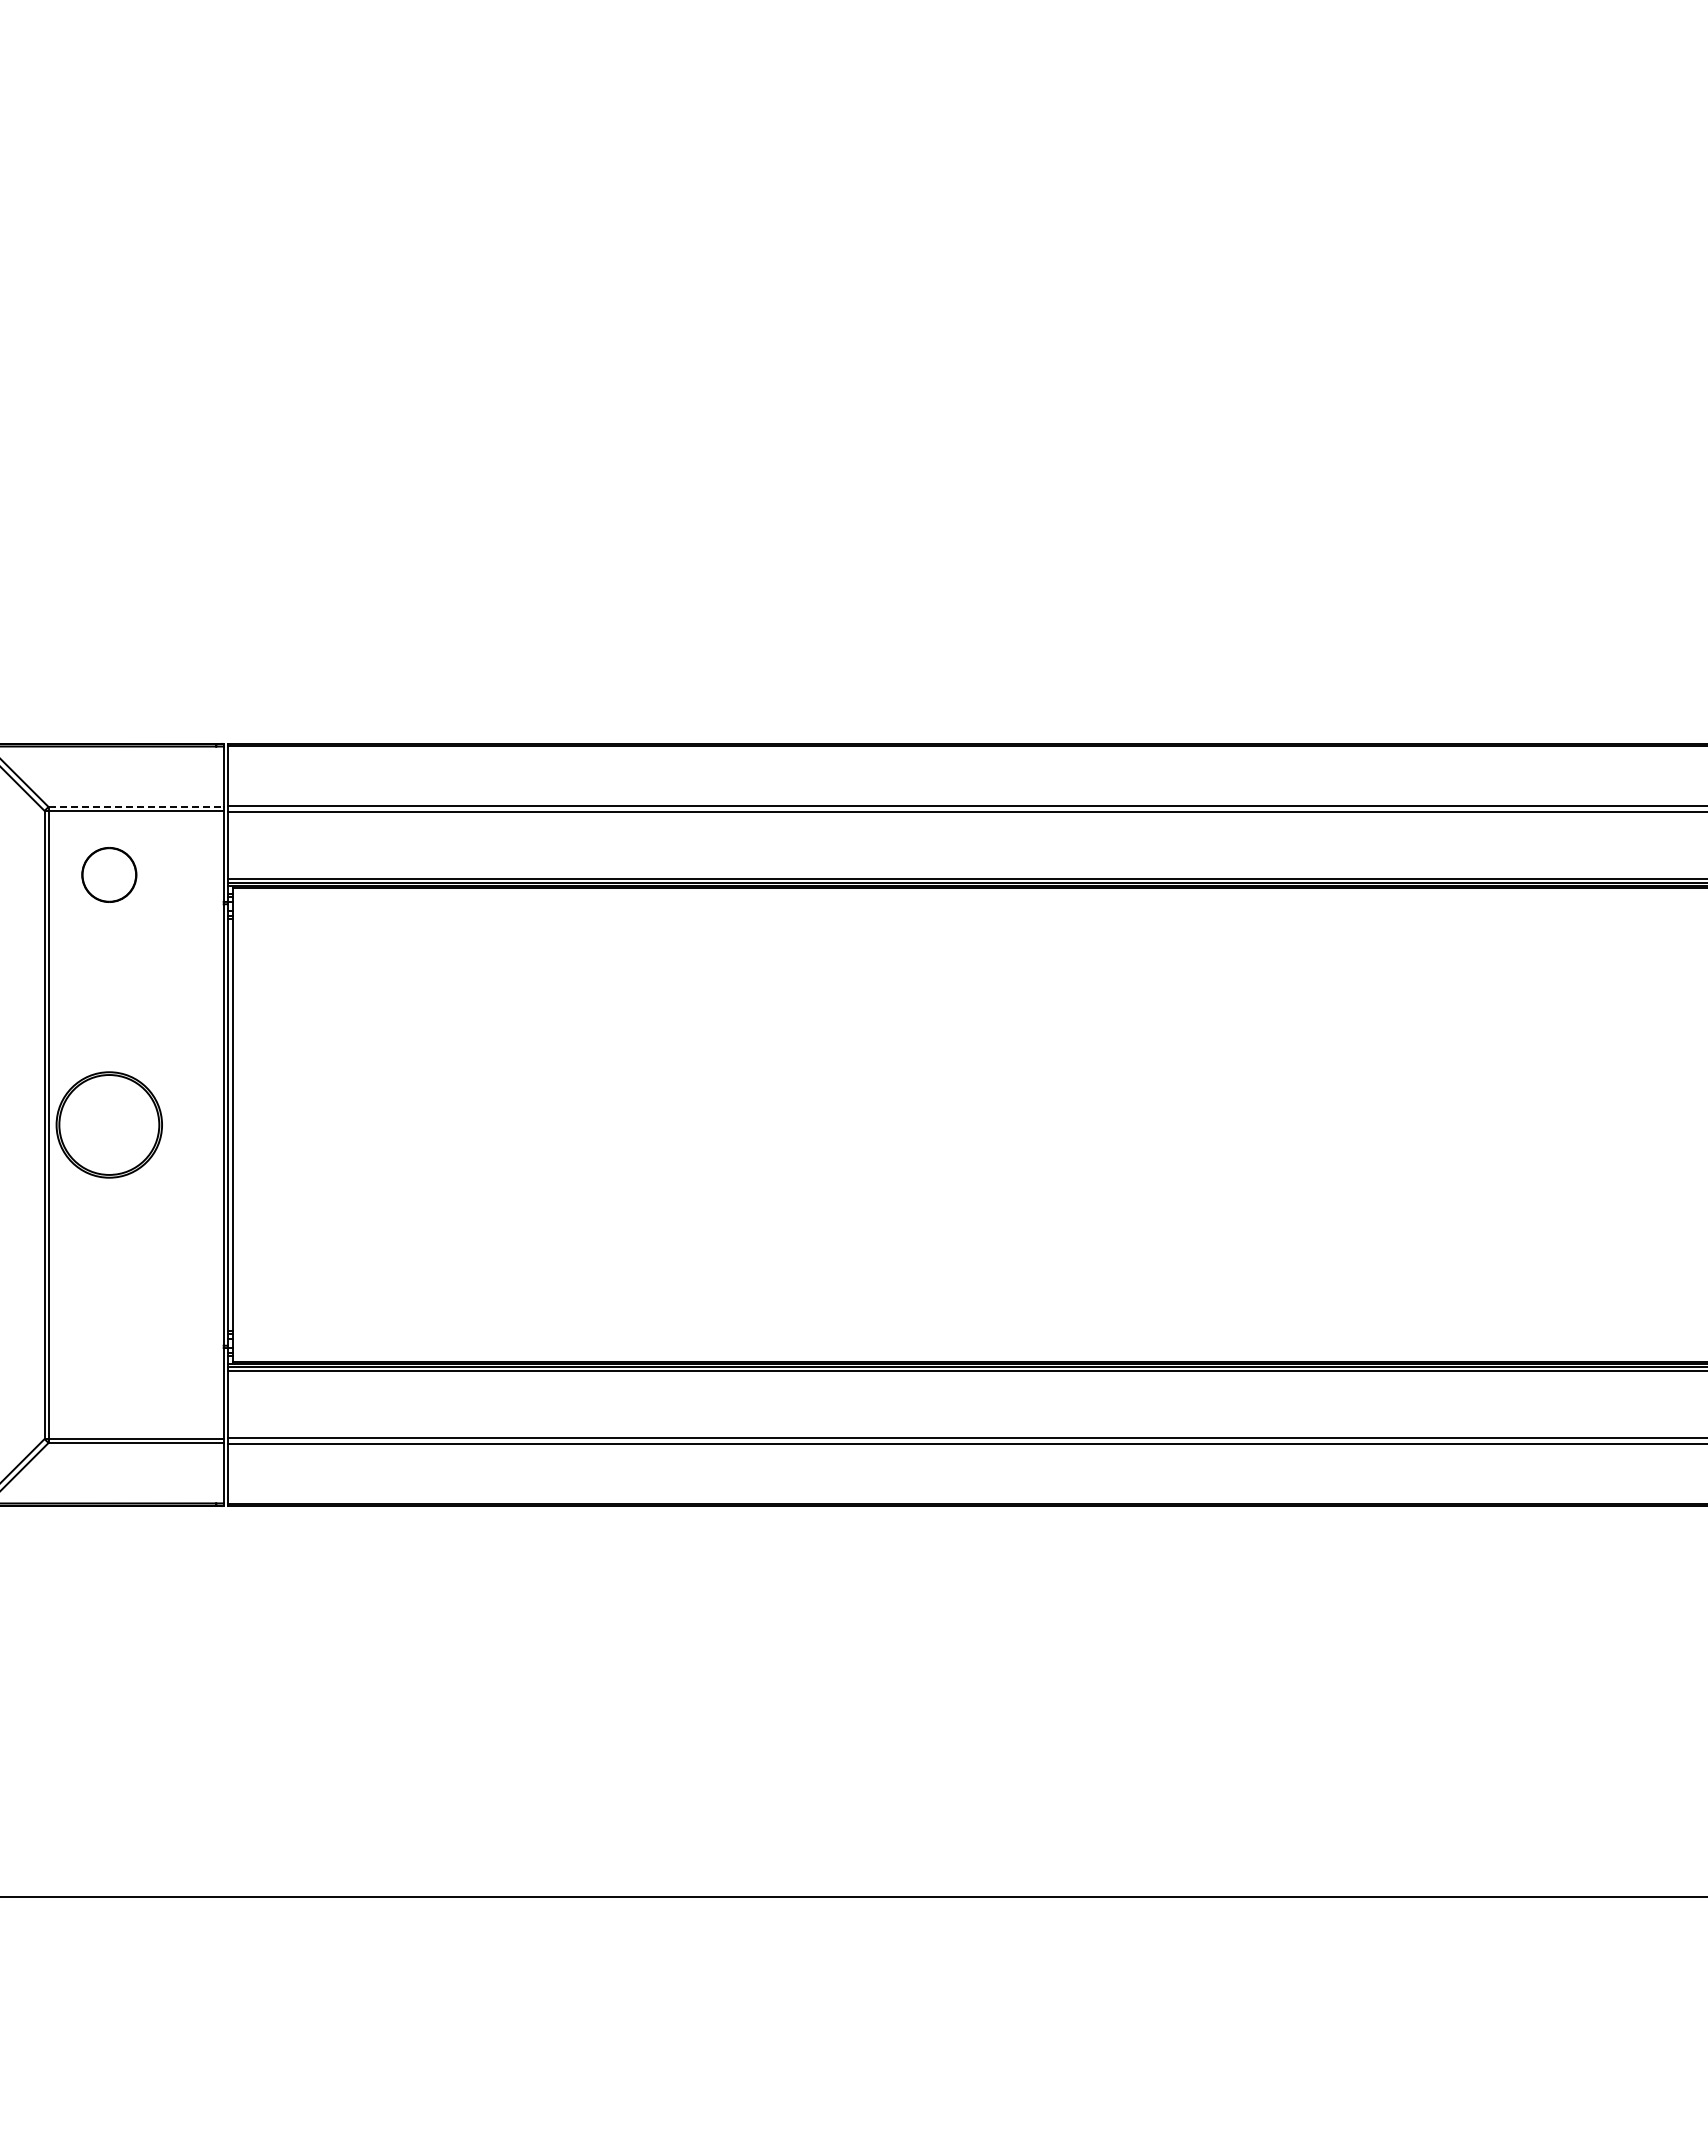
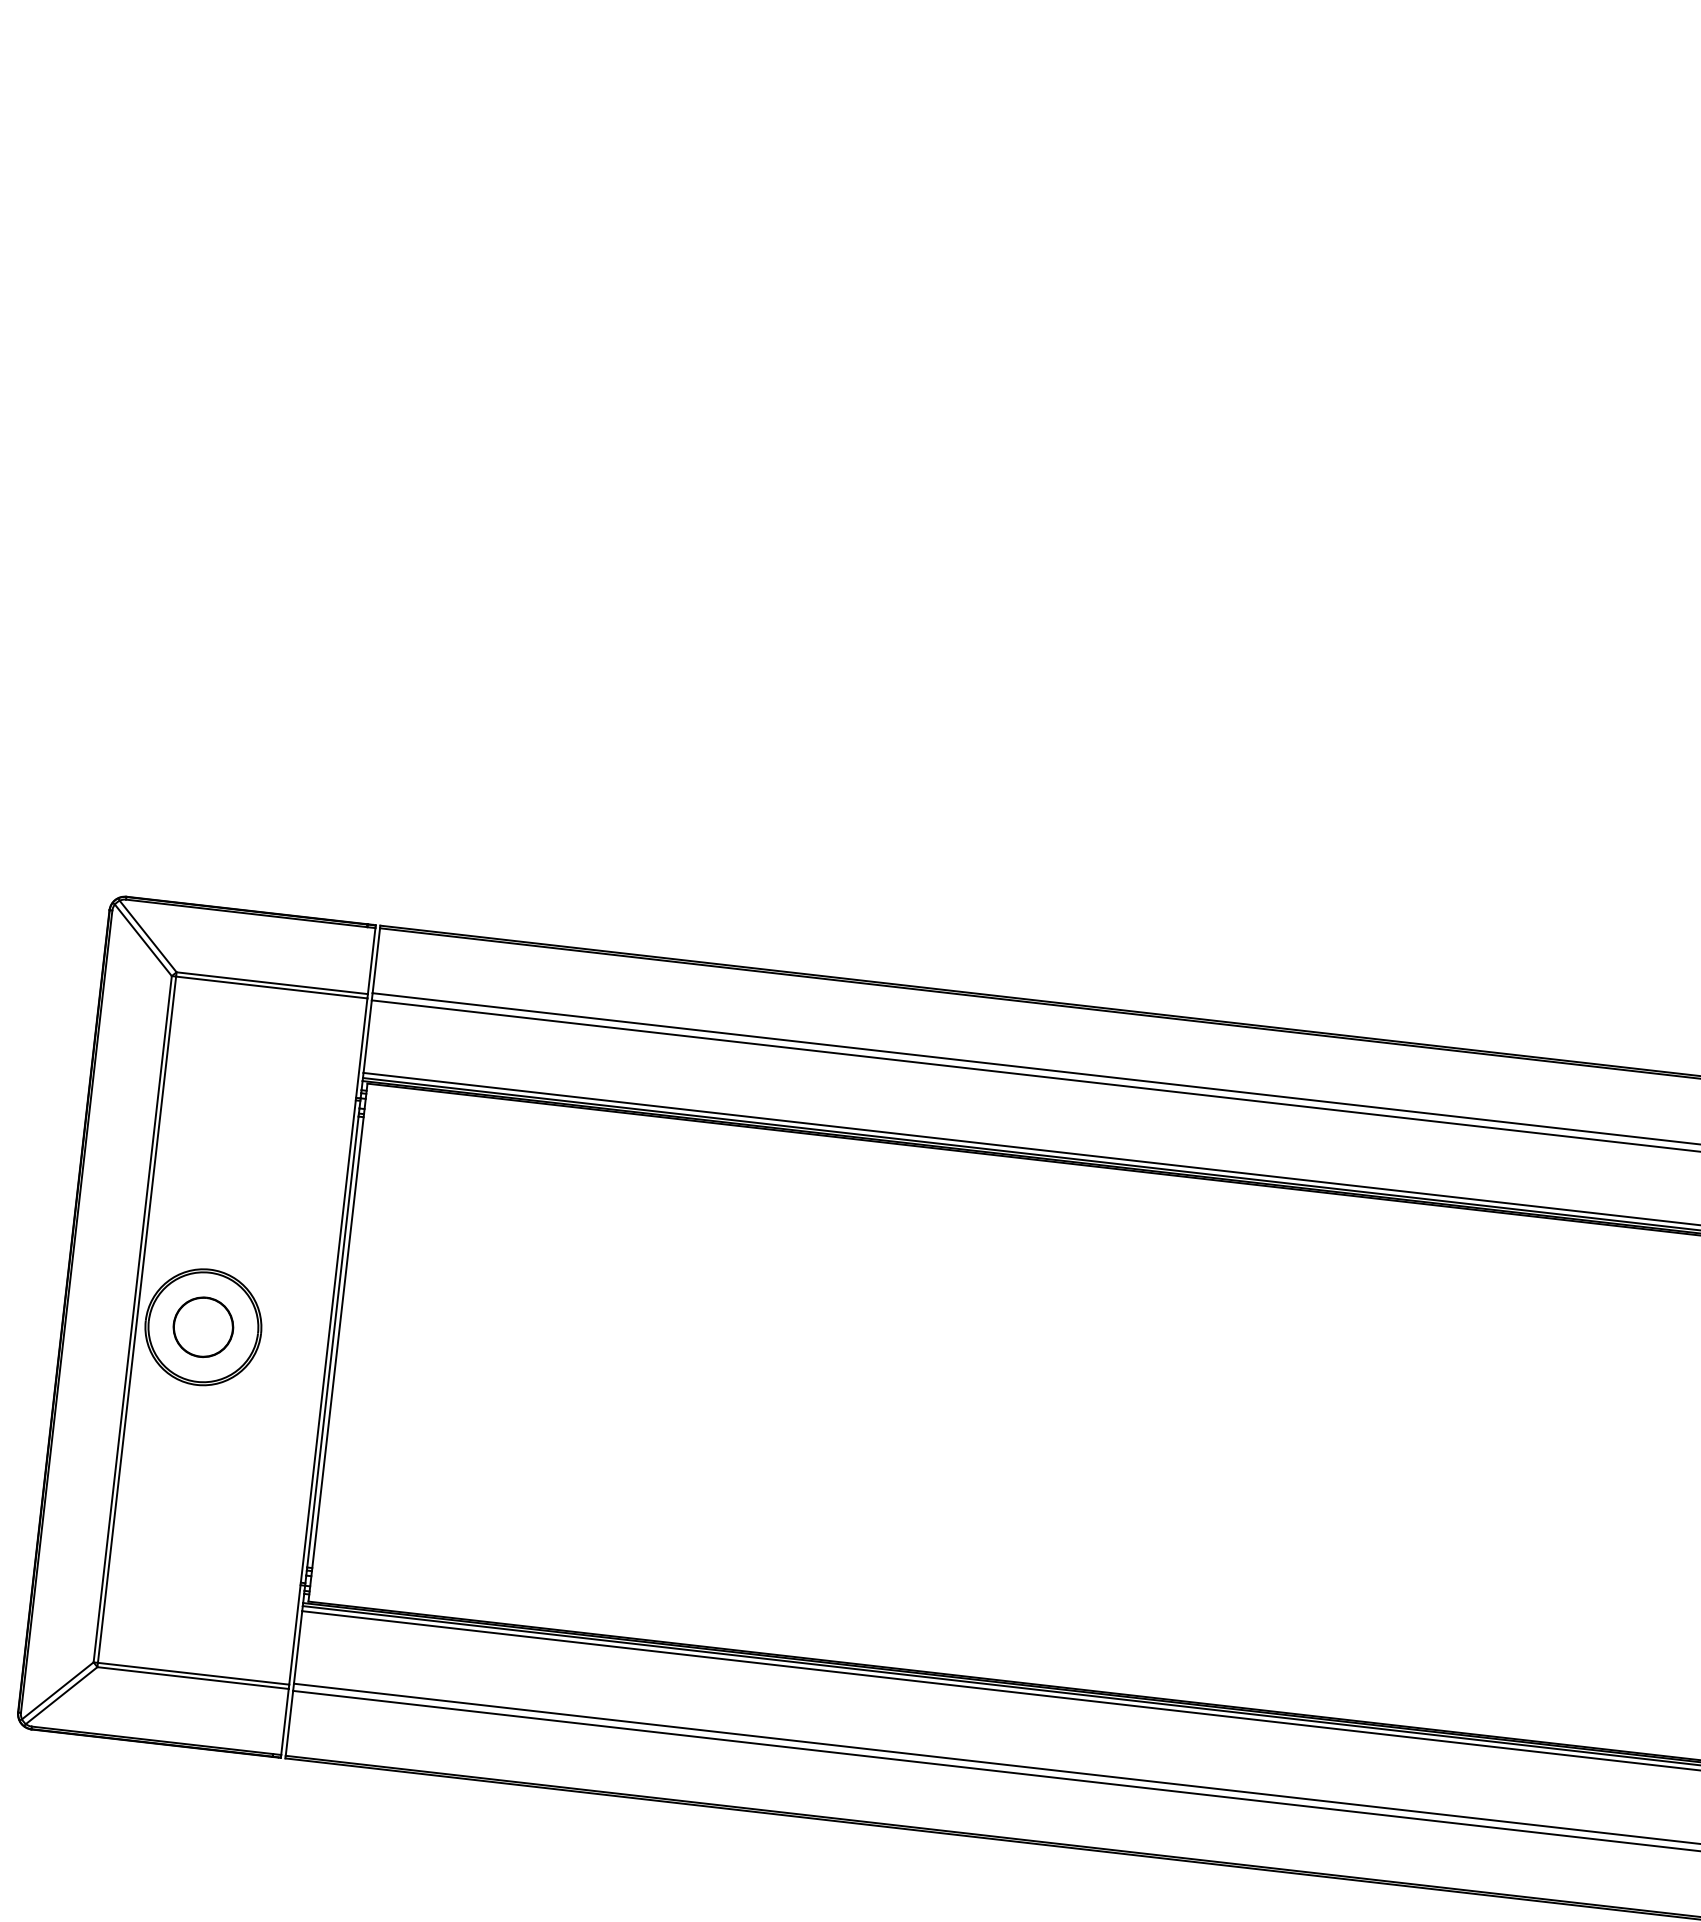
line: (136, 806) -> (272, 982), dashed -> solid
part: (109, 874) -> (203, 1326), moved

